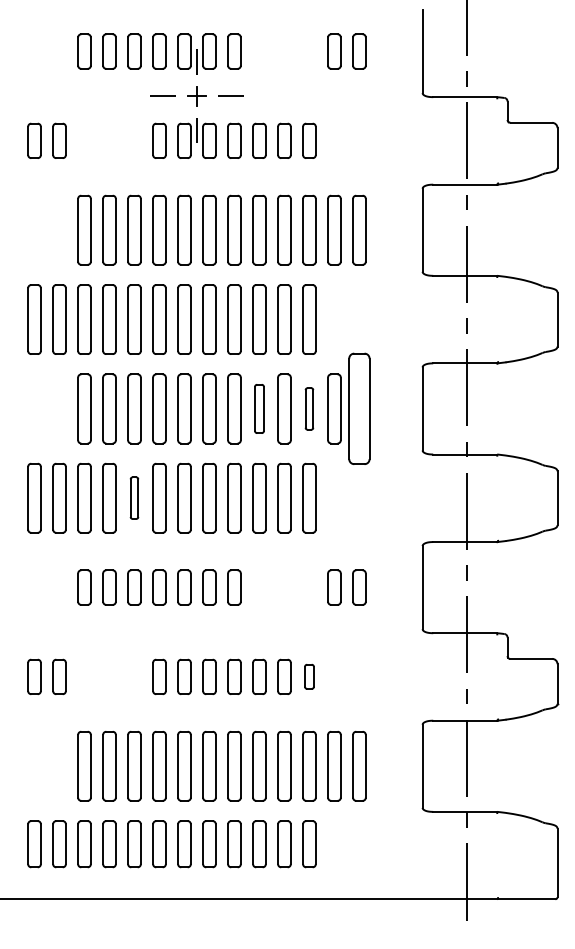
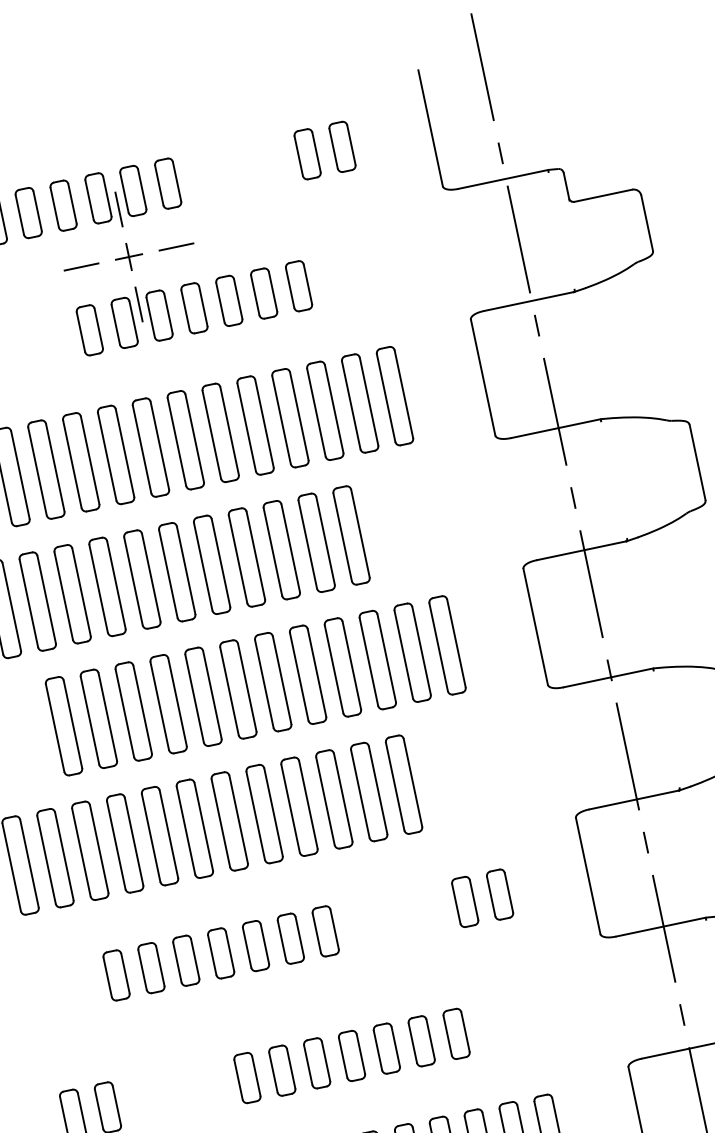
part: (259, 408) -> (308, 674), size x1.43
part: (309, 408) -> (377, 659), size x1.67
part: (359, 408) -> (447, 644), size x0.62
part: (134, 497) -> (159, 835), size x1.67
part: (309, 676) -> (456, 1033), size x1.43

